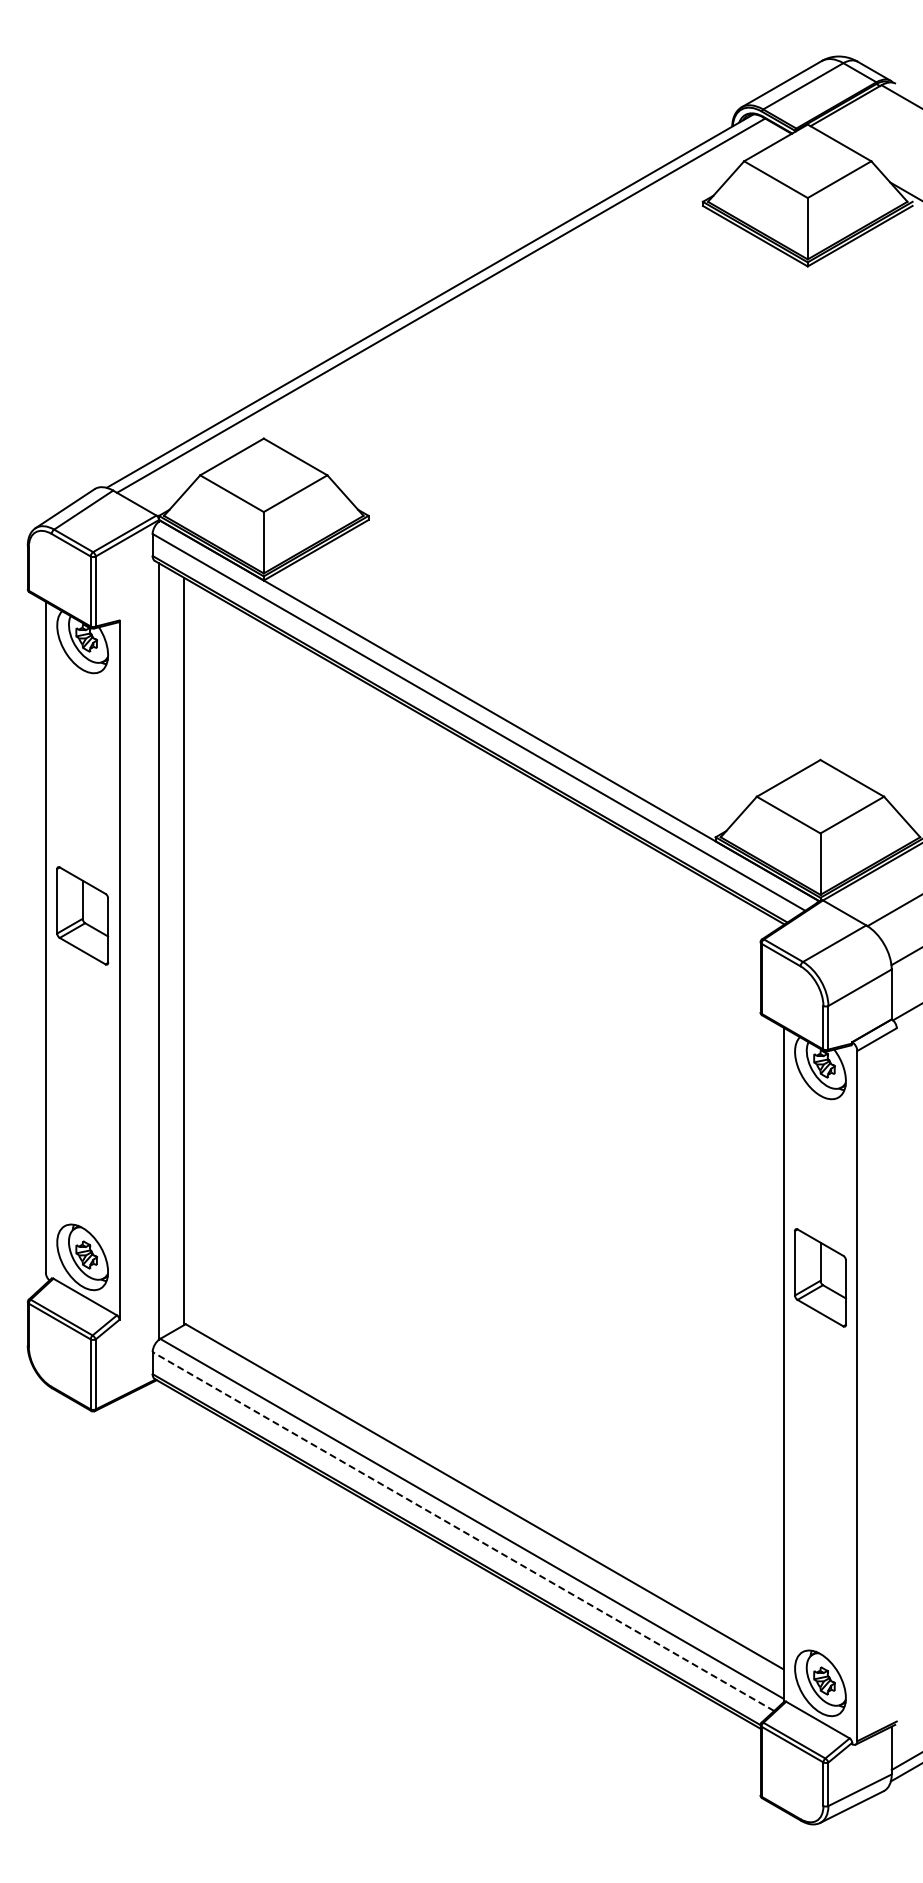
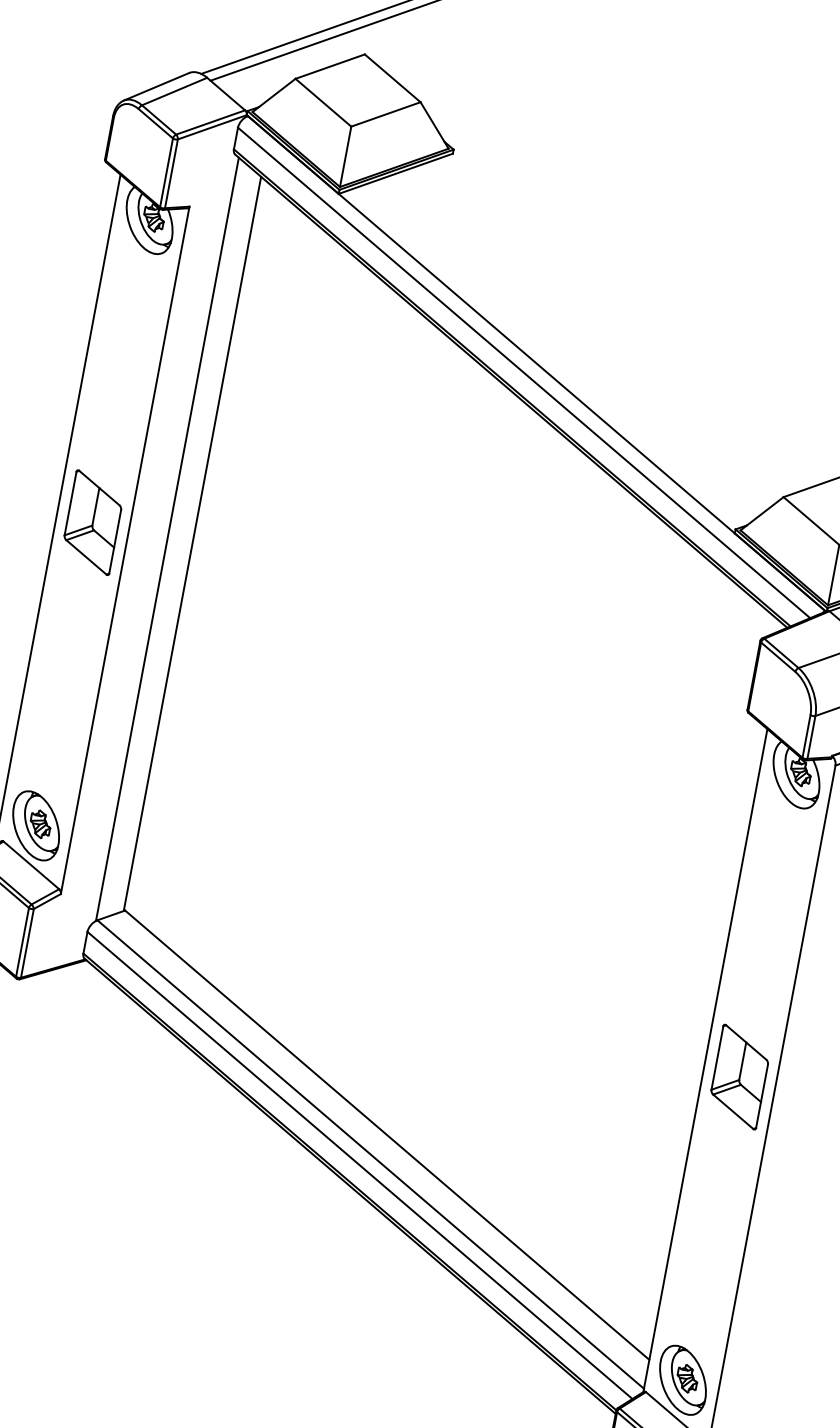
part: (82, 915) -> (92, 522), moved
part: (820, 1277) -> (739, 1076), moved
line: (463, 1531) -> (360, 1165), dashed -> solid

